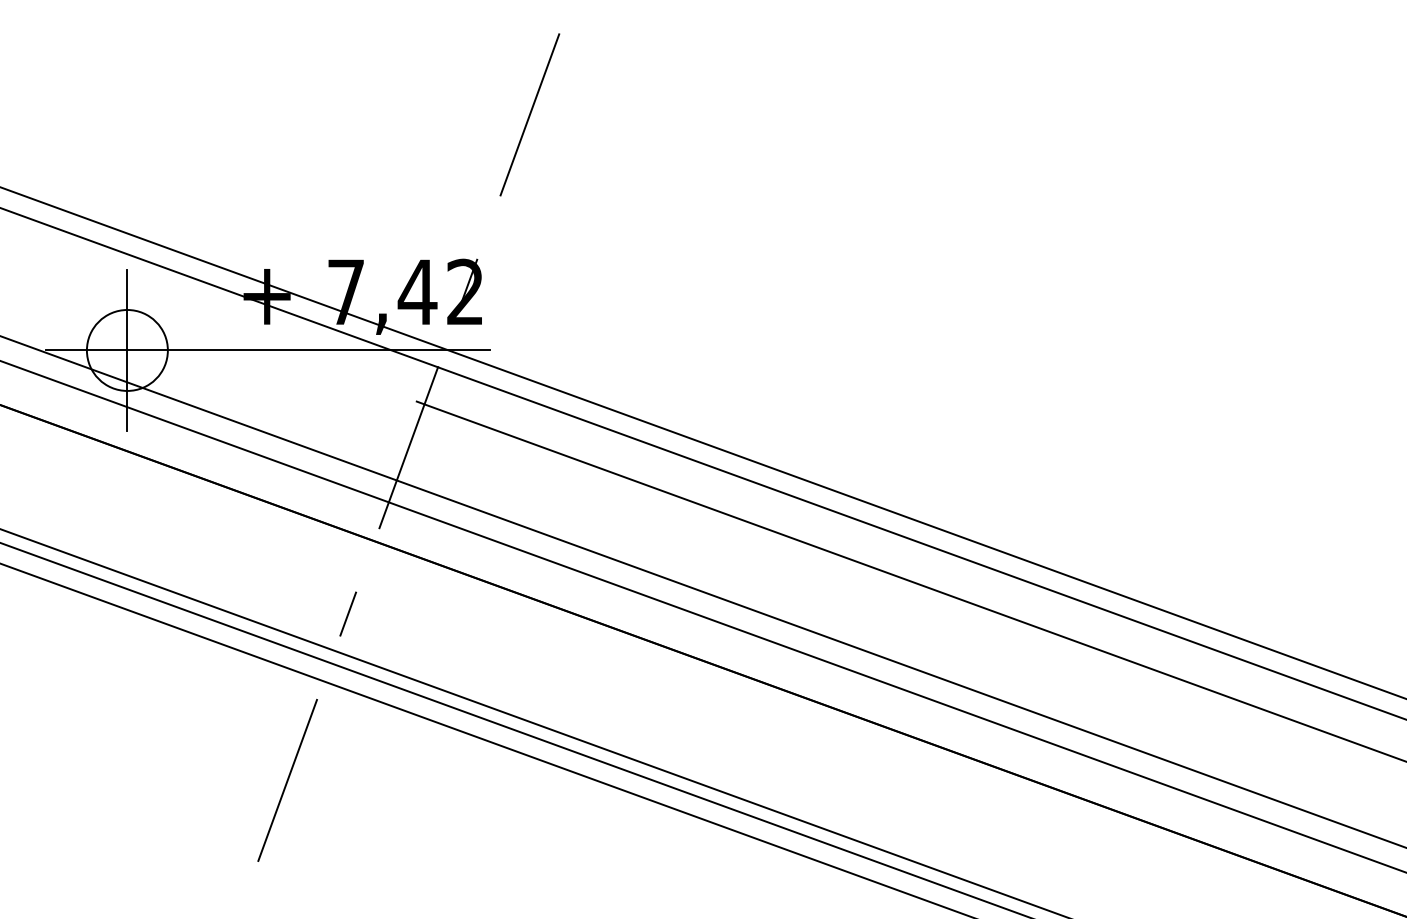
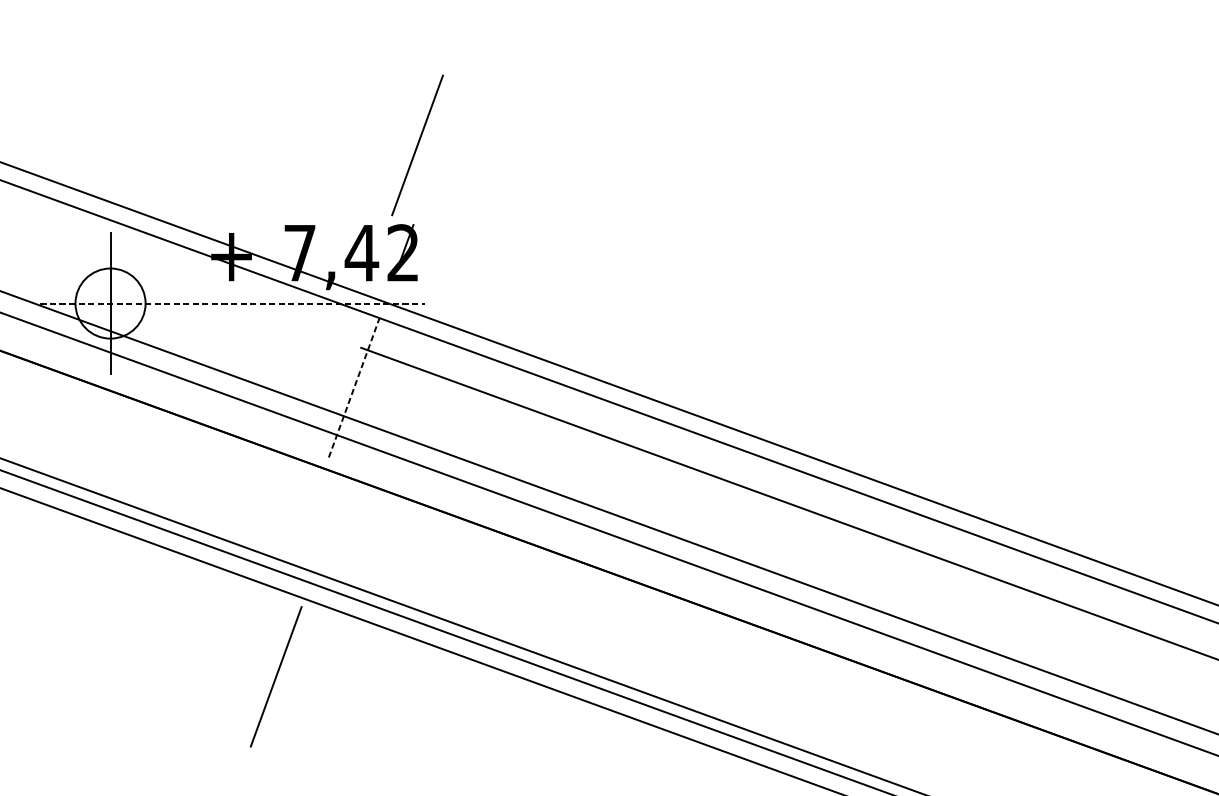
line: (529, 114) -> (417, 145), moved
line: (268, 350) -> (232, 303), solid -> dashed
line: (408, 447) -> (354, 387), solid -> dashed
line: (348, 613) -> (302, 531), removed
line: (287, 780) -> (276, 676), moved

